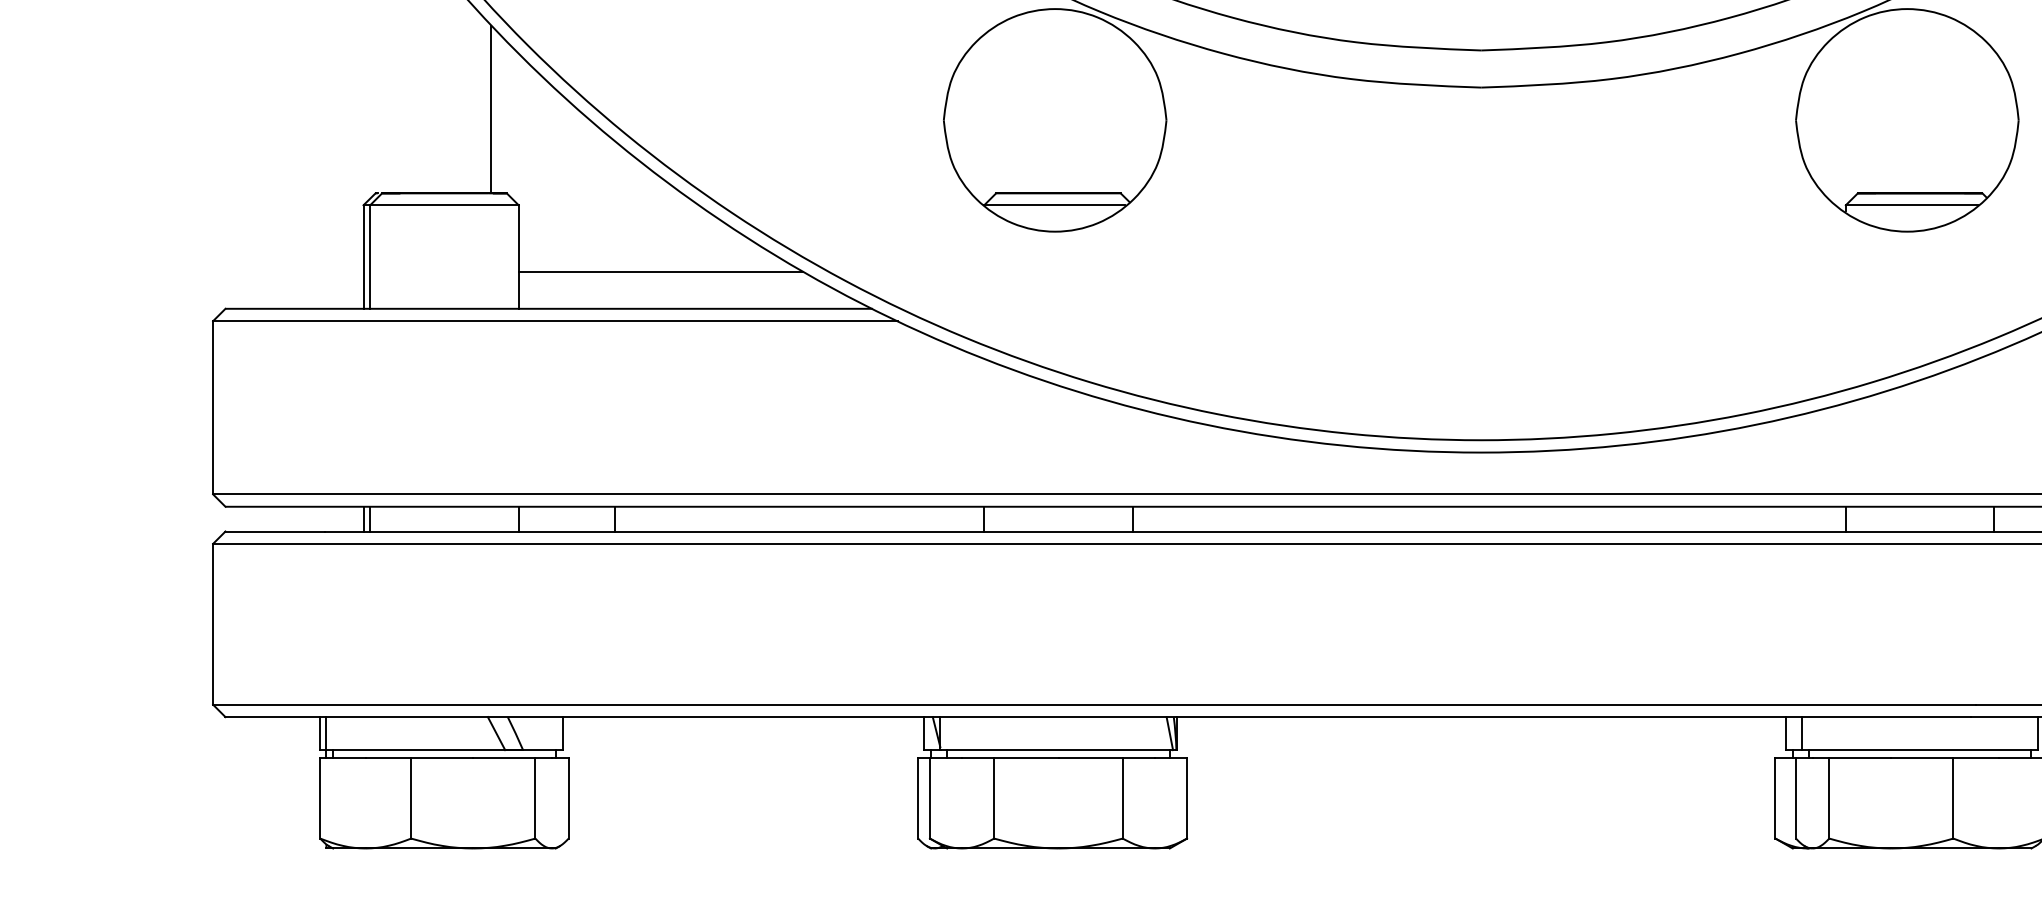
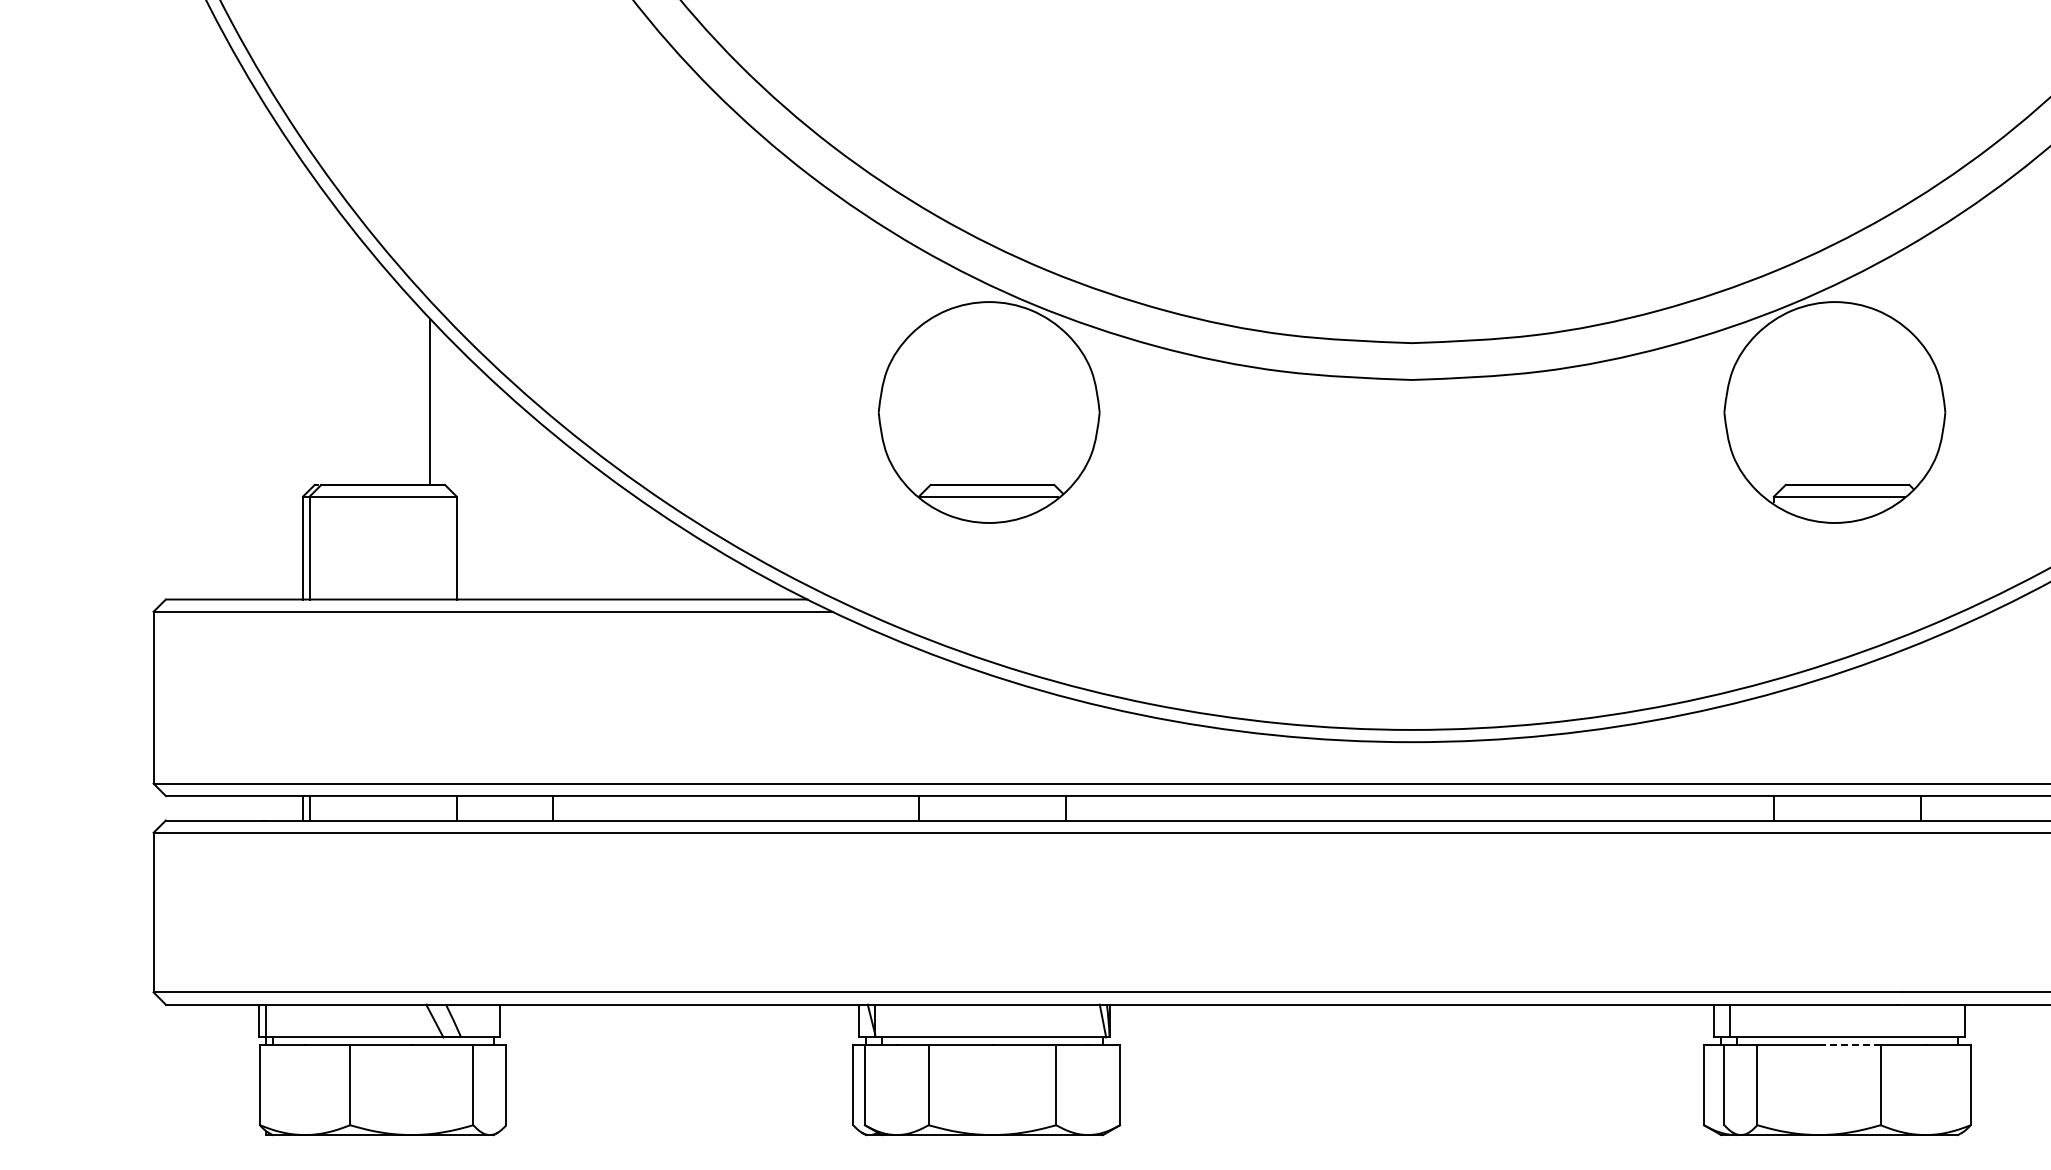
line: (660, 271) -> (597, 562), removed
line: (1922, 757) -> (1849, 1044), solid -> dashed

